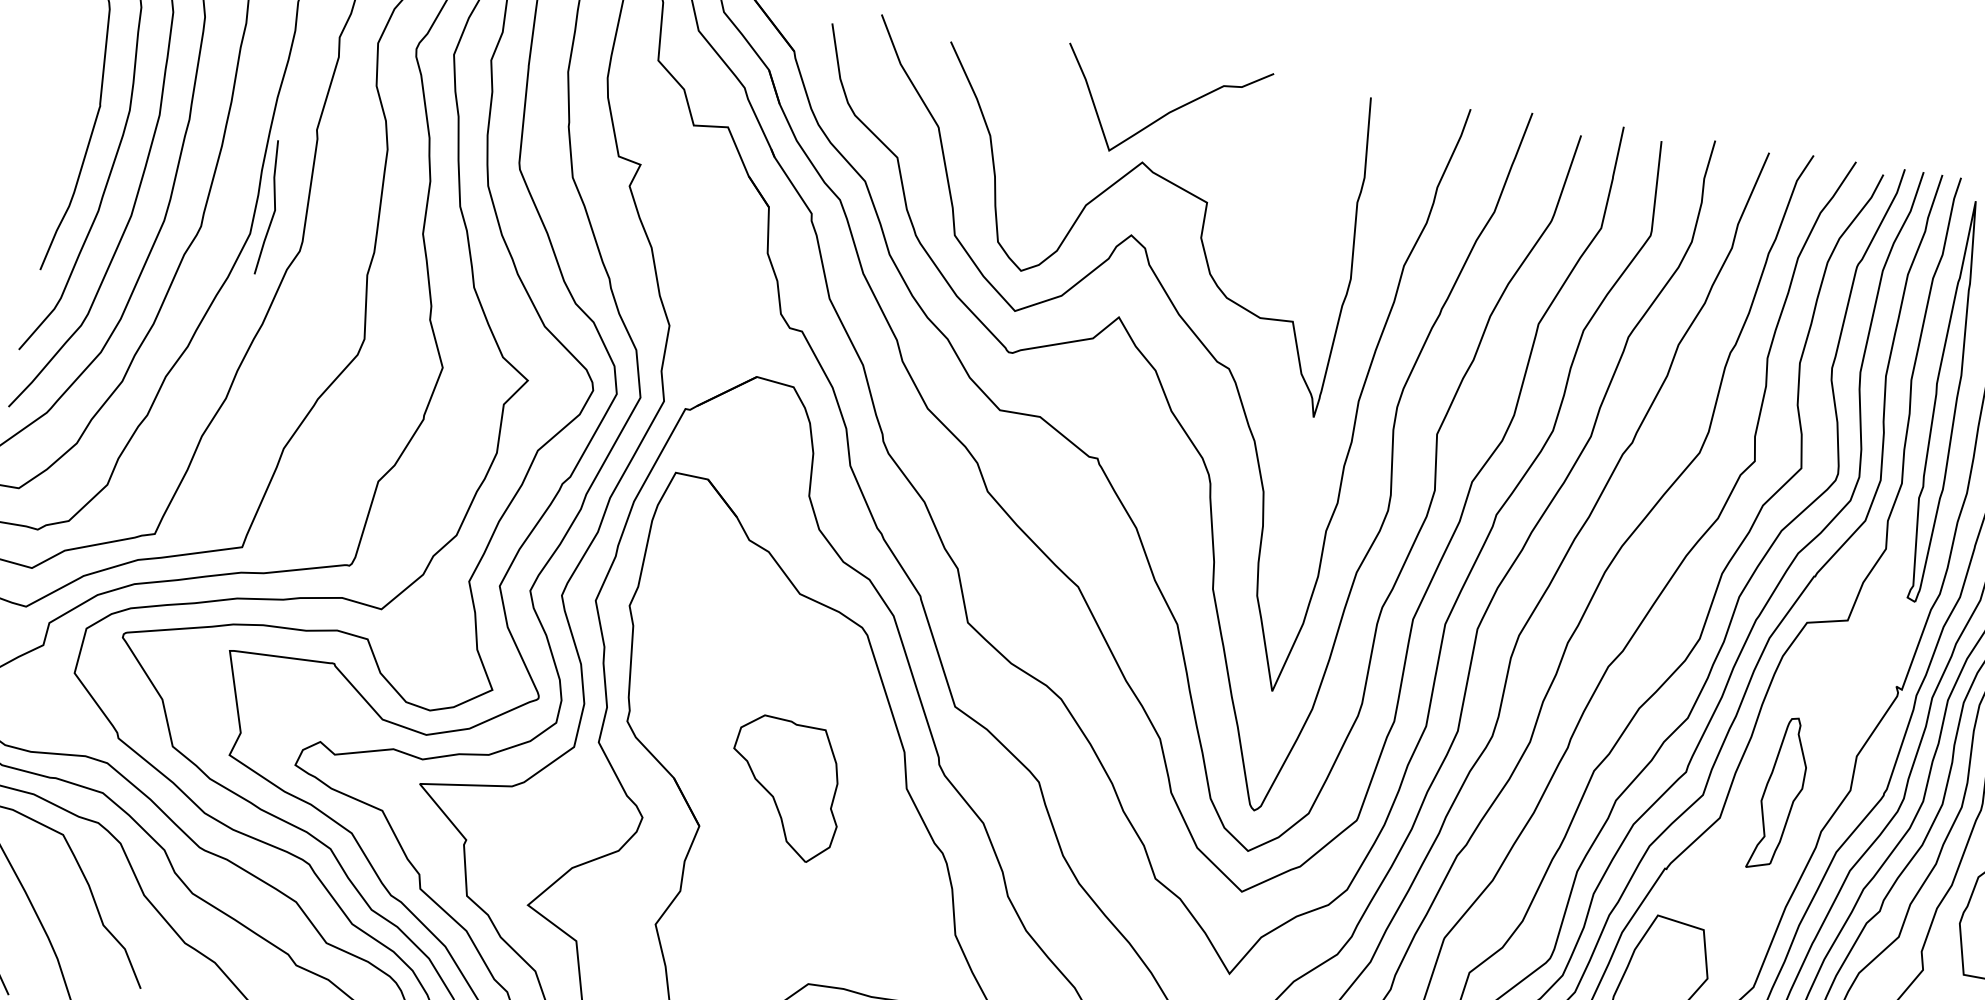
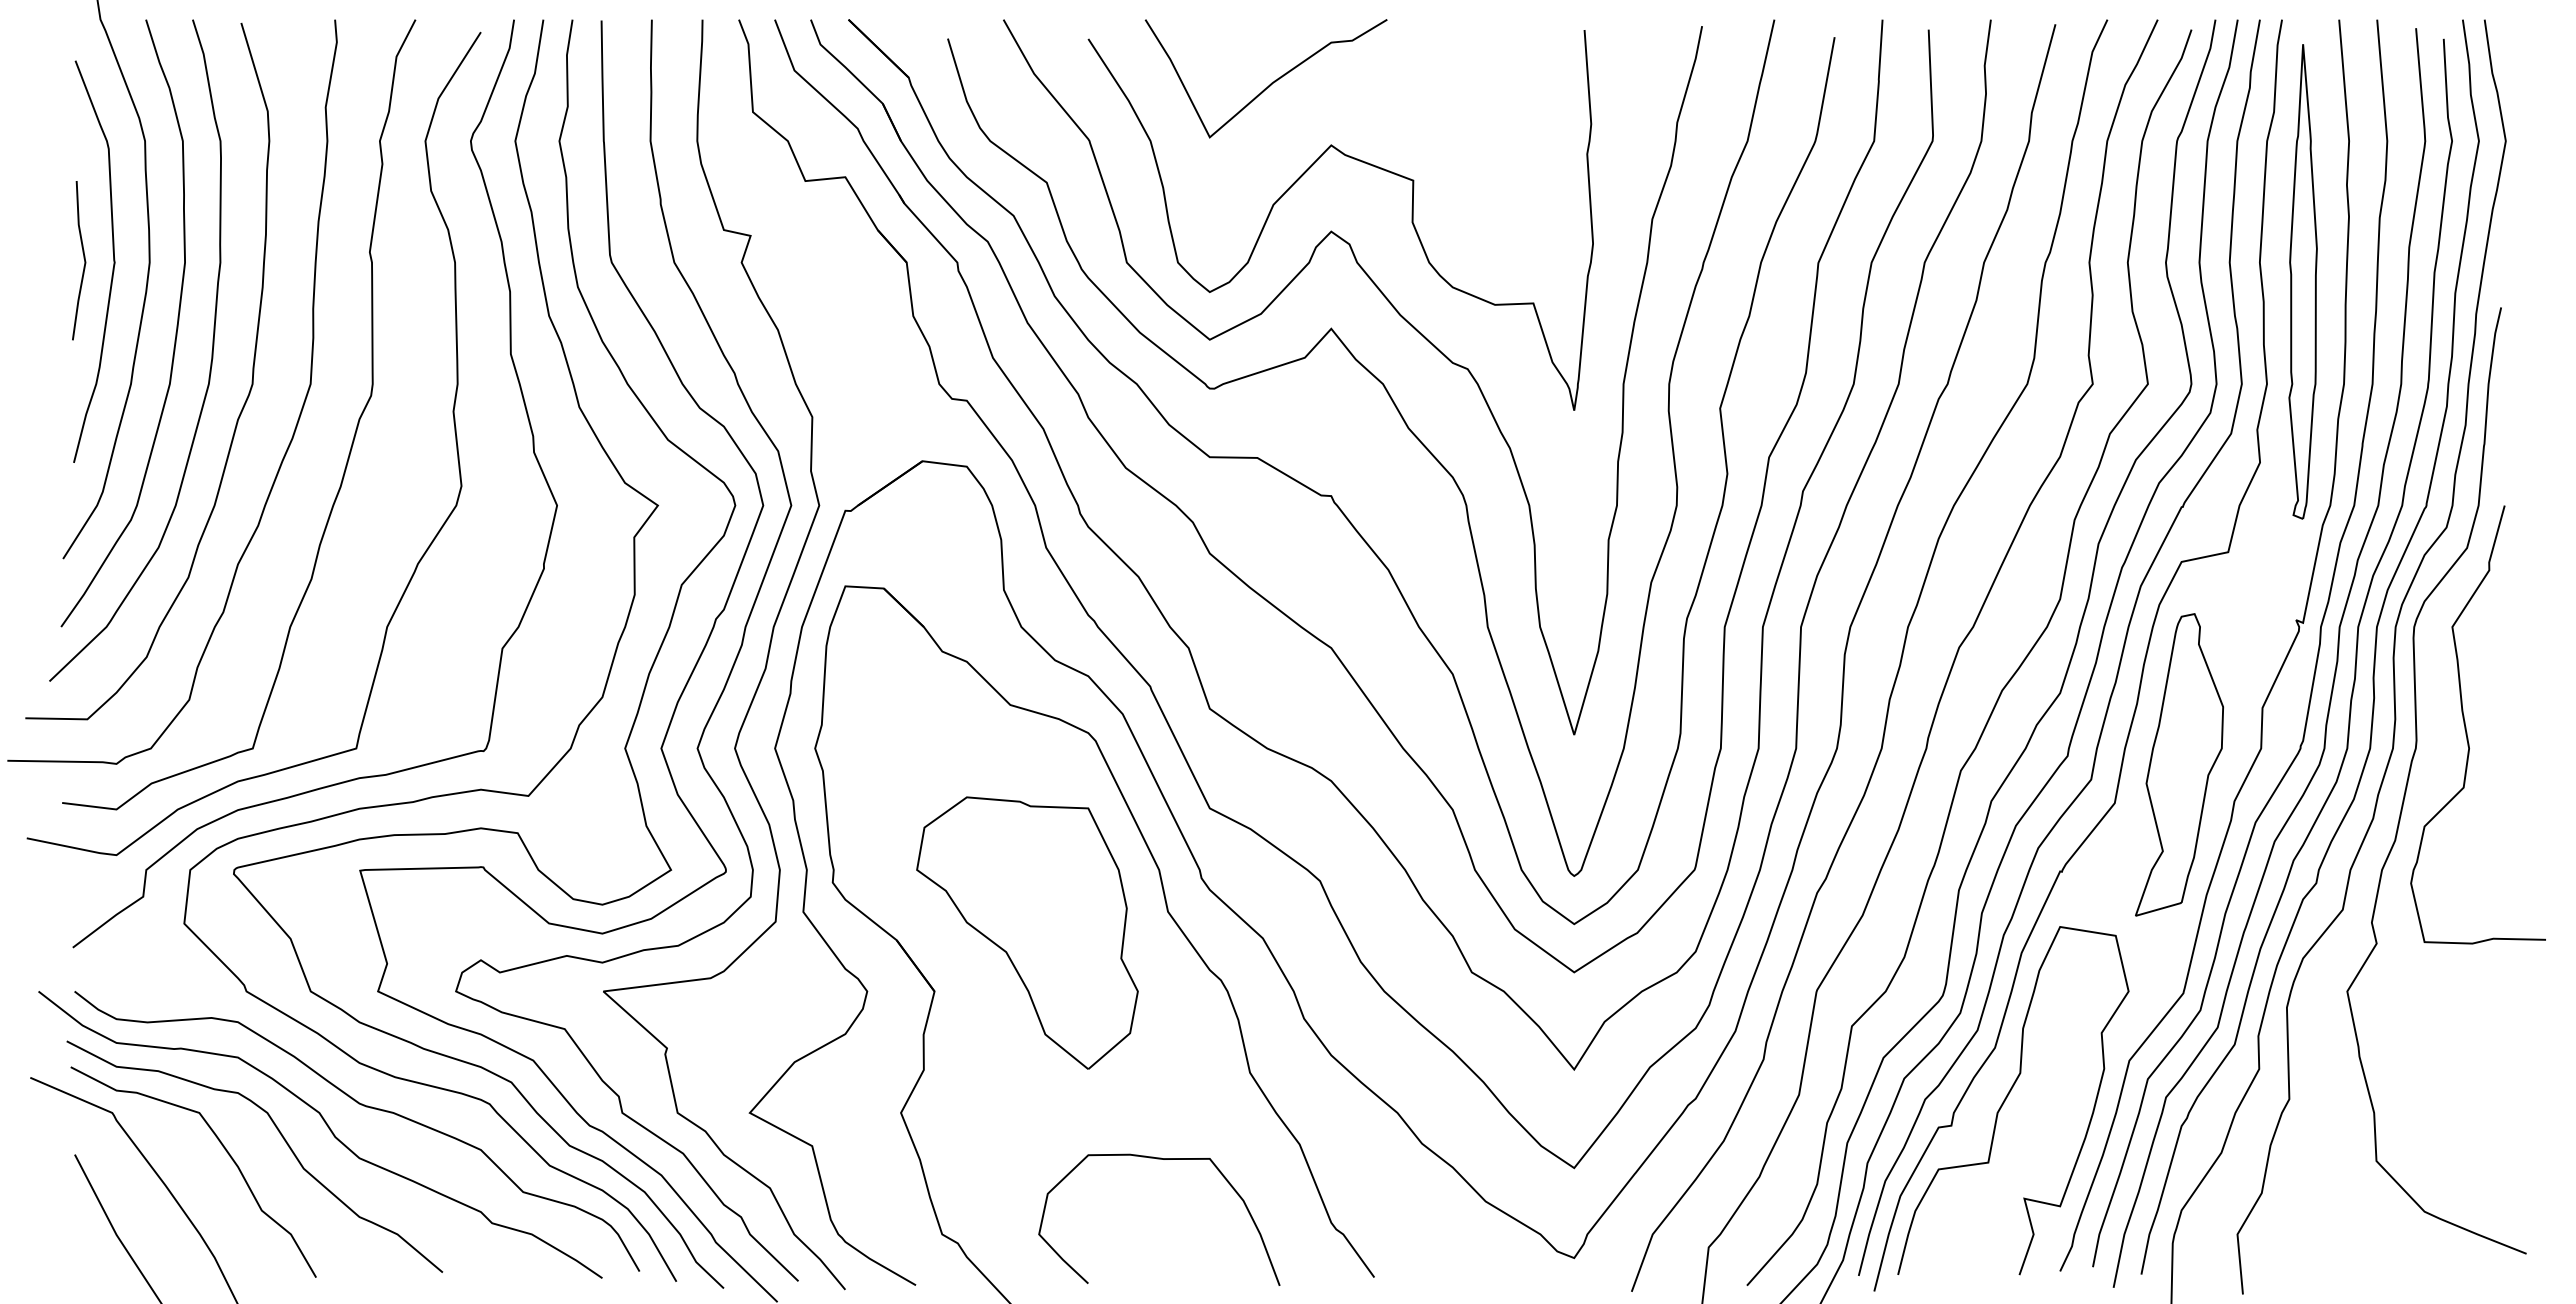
curve: (1167, 112) -> (1270, 83), moved
line: (274, 206) -> (83, 258), moved
part: (785, 788) -> (1027, 932), size x1.67
part: (1779, 793) -> (2179, 764), size x1.67

